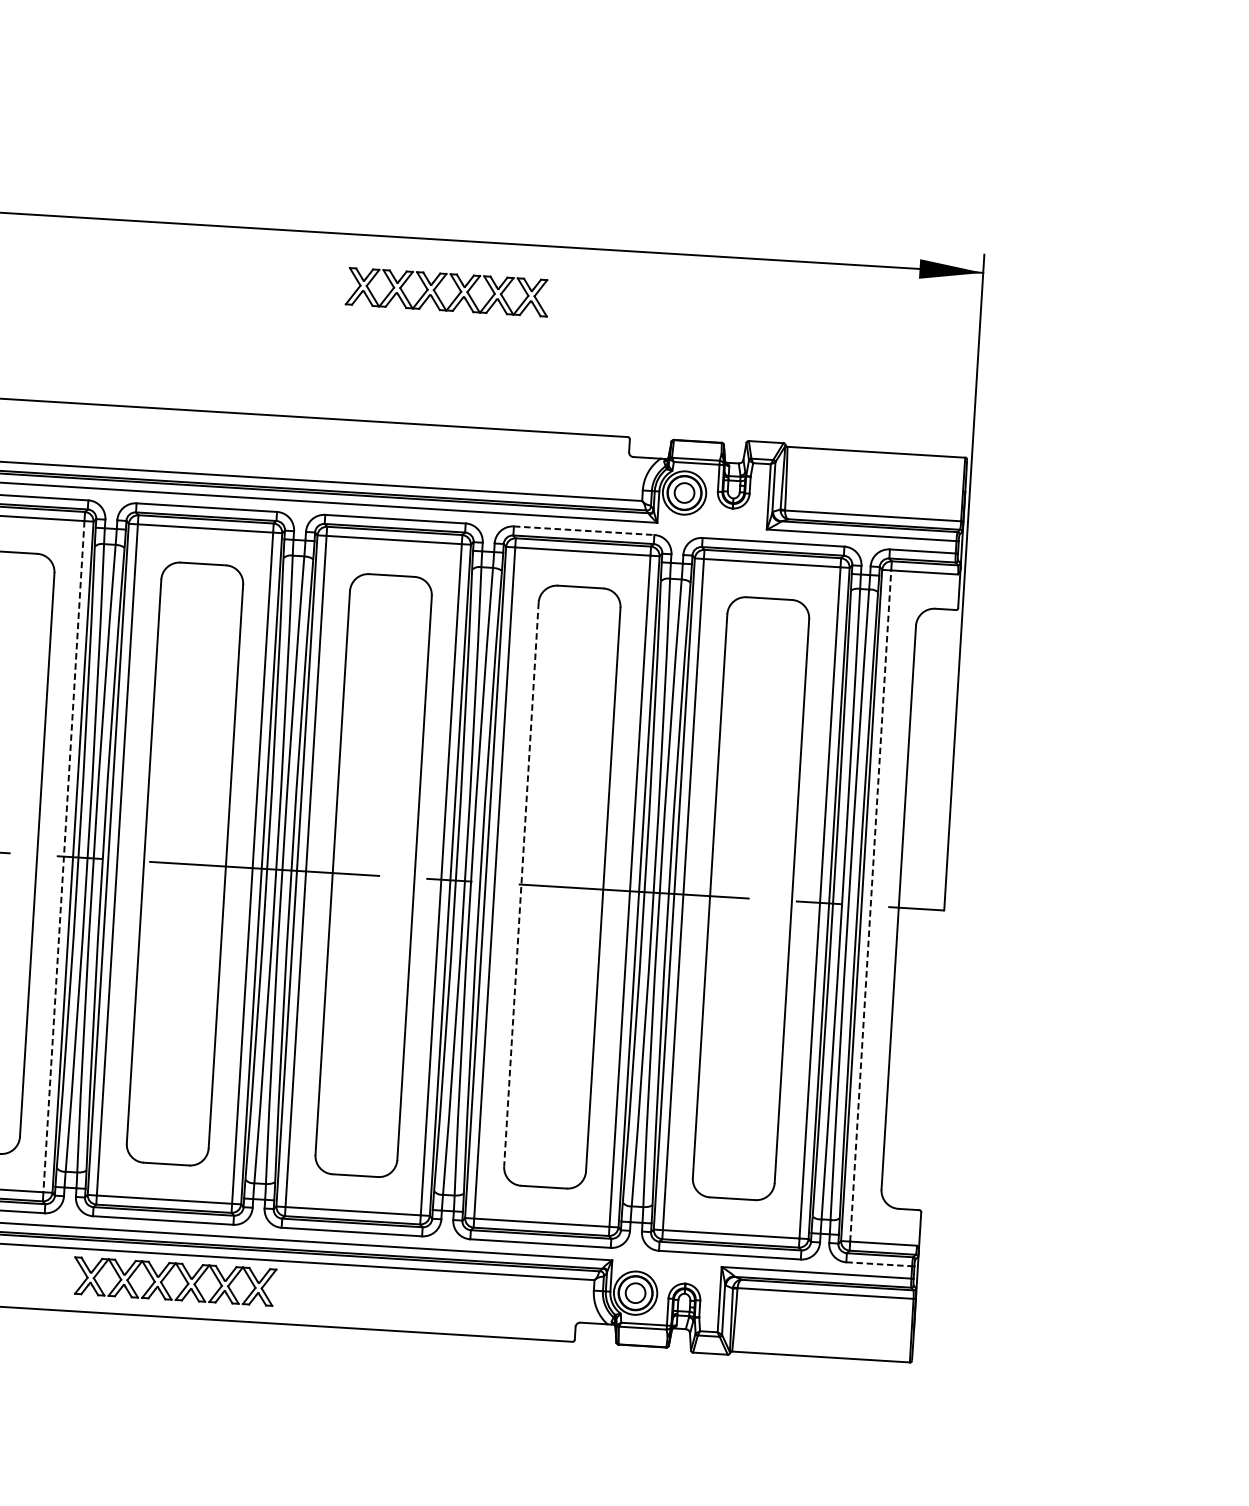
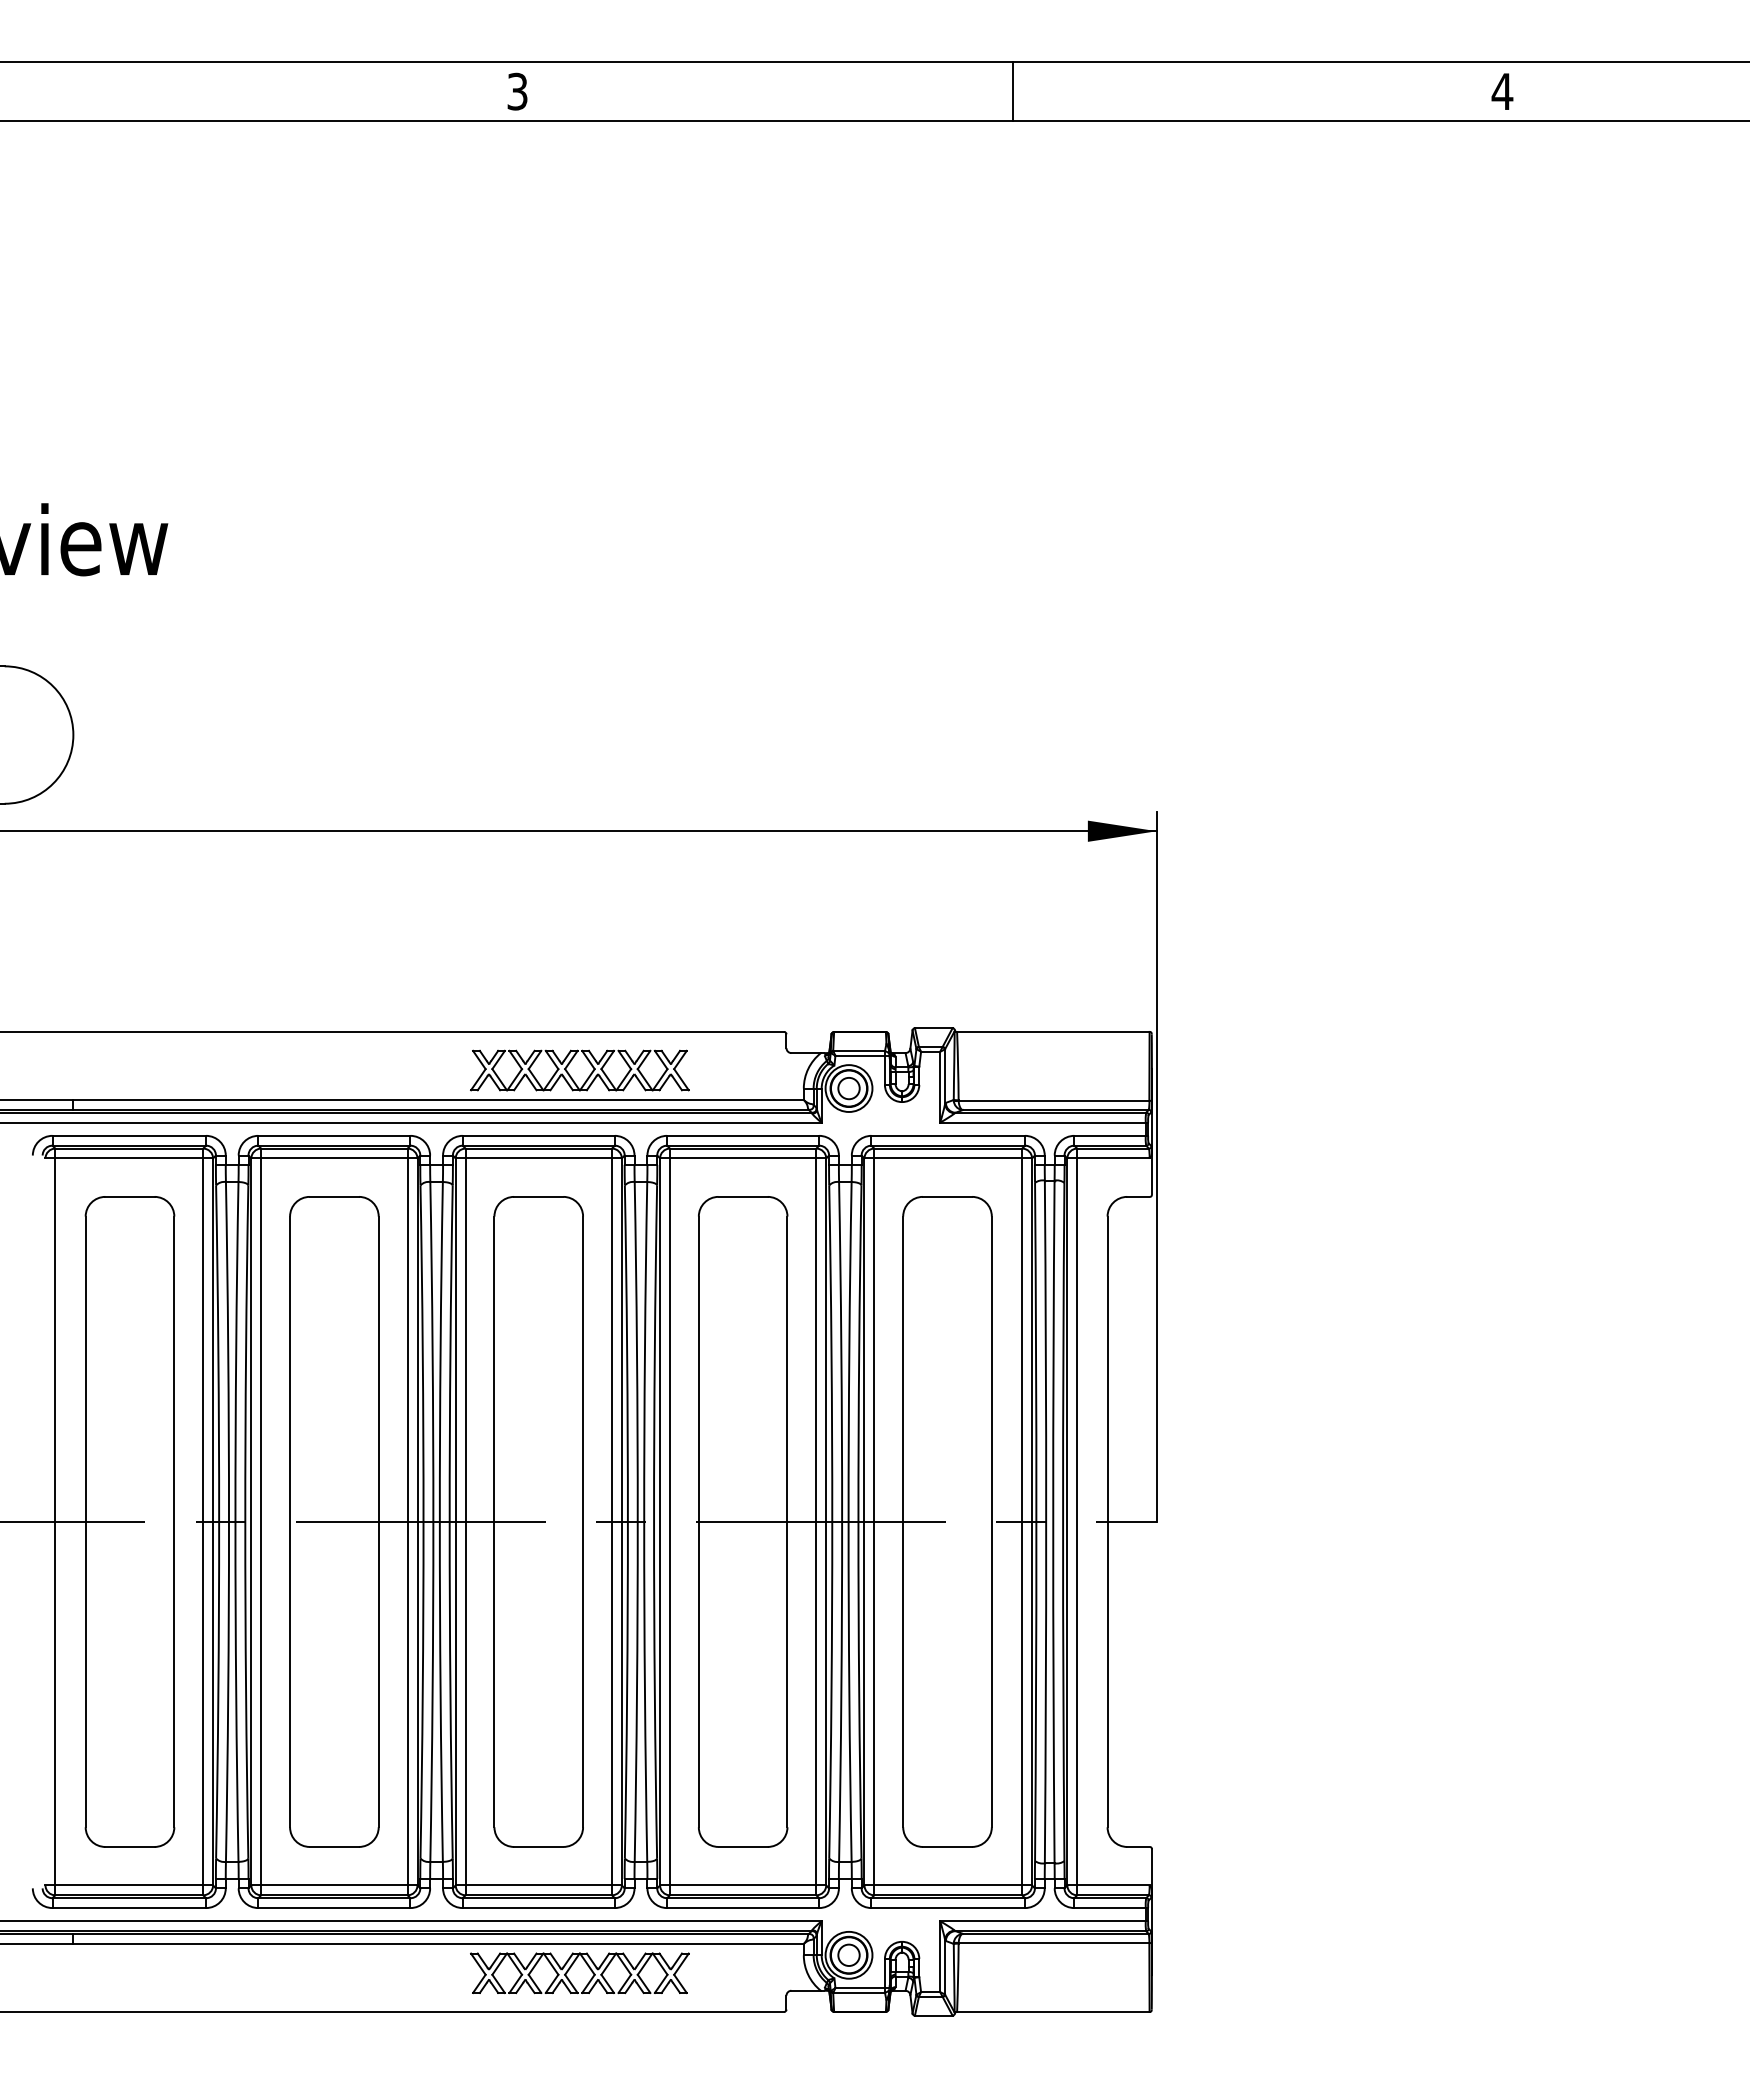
part: (439, 297) -> (571, 1076), moved
line: (584, 530) -> (743, 1135), dashed -> solid
line: (64, 856) -> (203, 1521), dashed -> solid
line: (521, 885) -> (698, 1522), dashed -> solid
line: (871, 905) -> (1077, 1521), dashed -> solid
line: (879, 1264) -> (1110, 1908), dashed -> solid
part: (167, 1275) -> (571, 1967), moved

